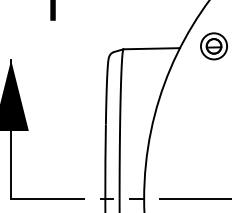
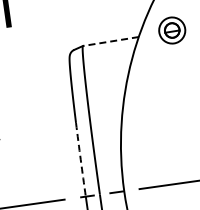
line: (151, 48) -> (110, 41), solid -> dashed
arc: (105, 161) -> (80, 159), solid -> dashed

